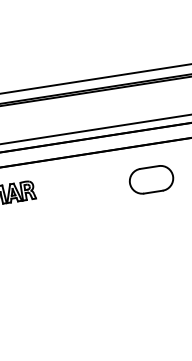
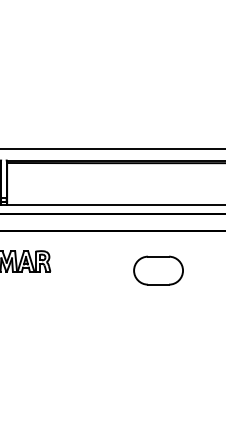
part: (151, 179) -> (158, 270), moved

